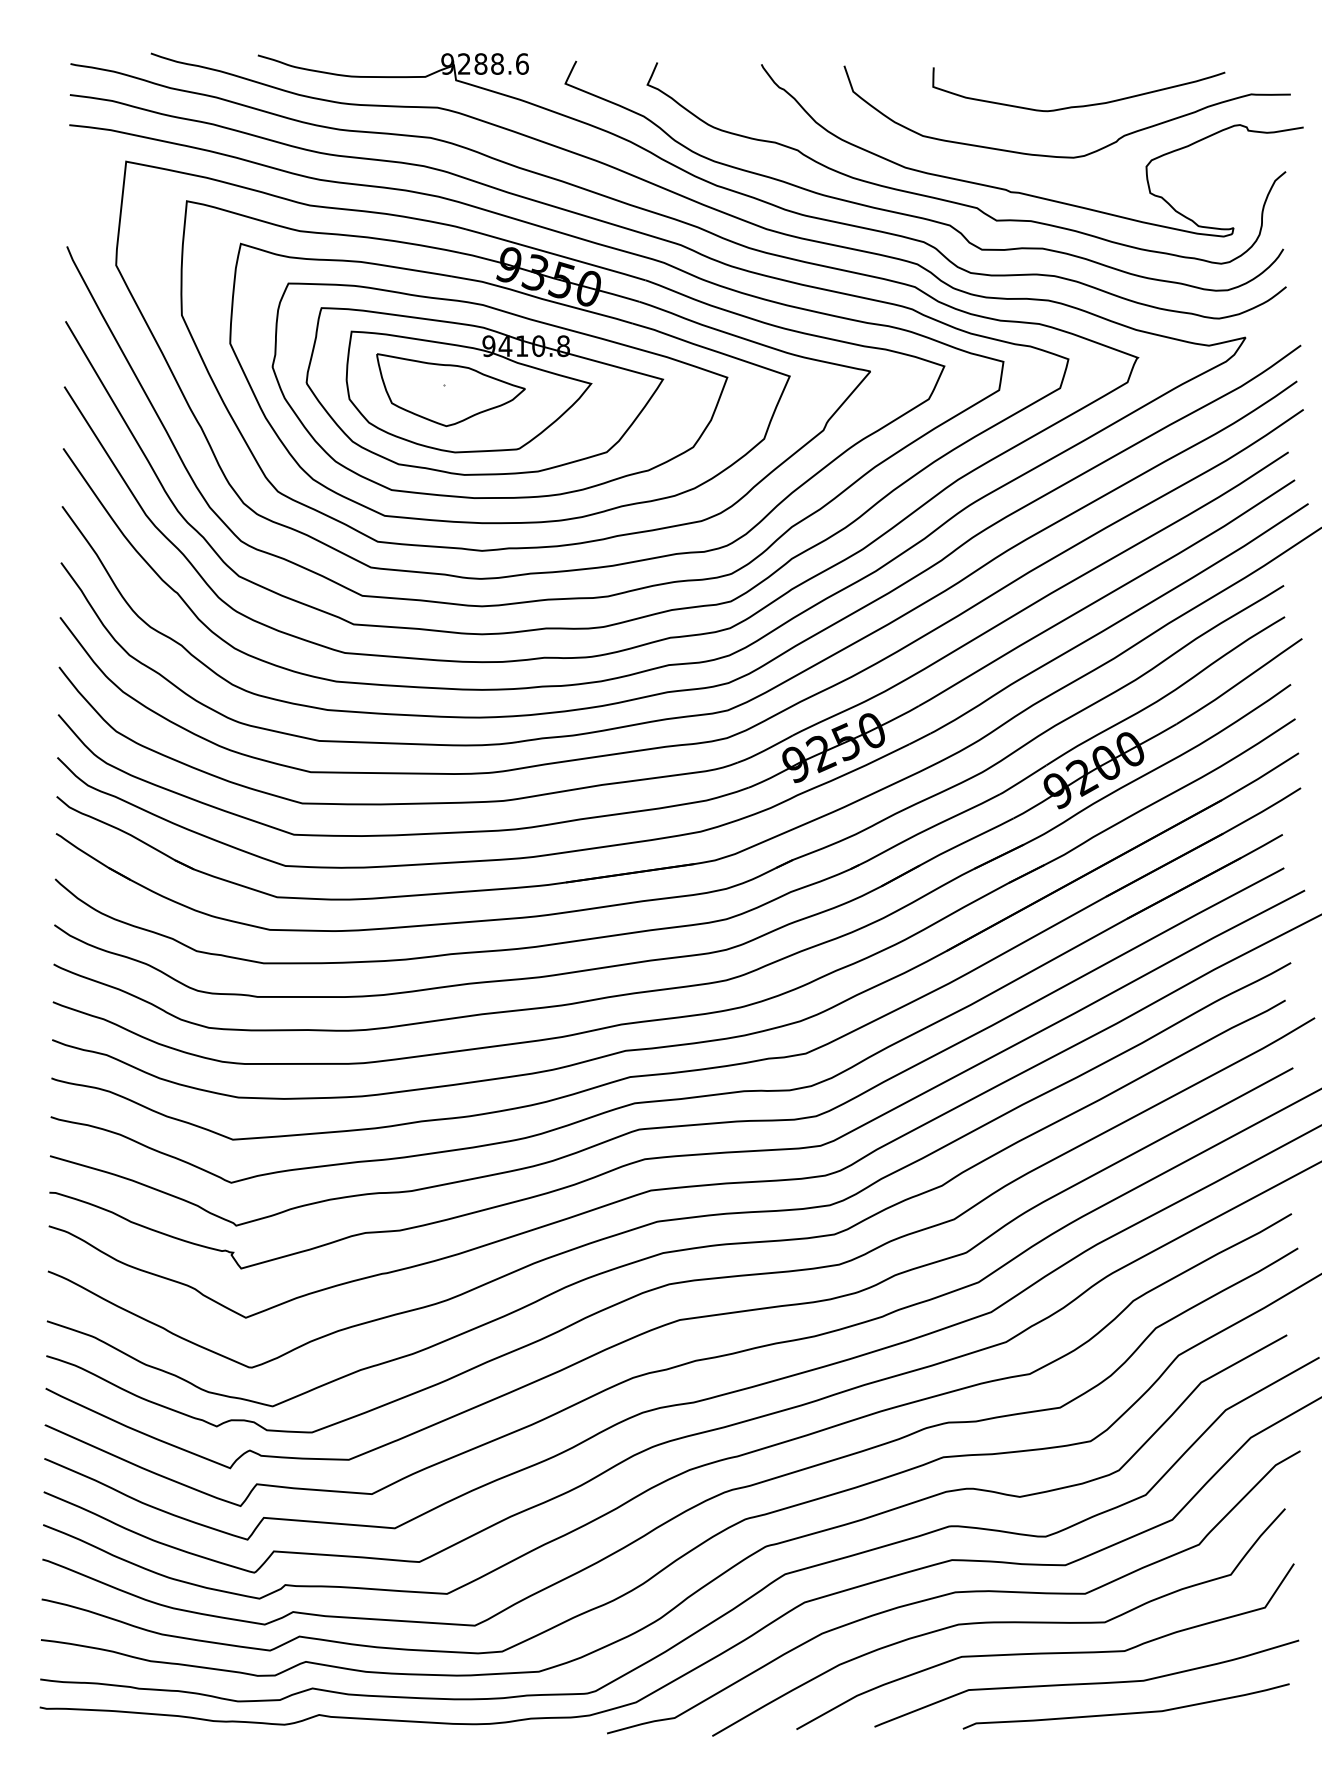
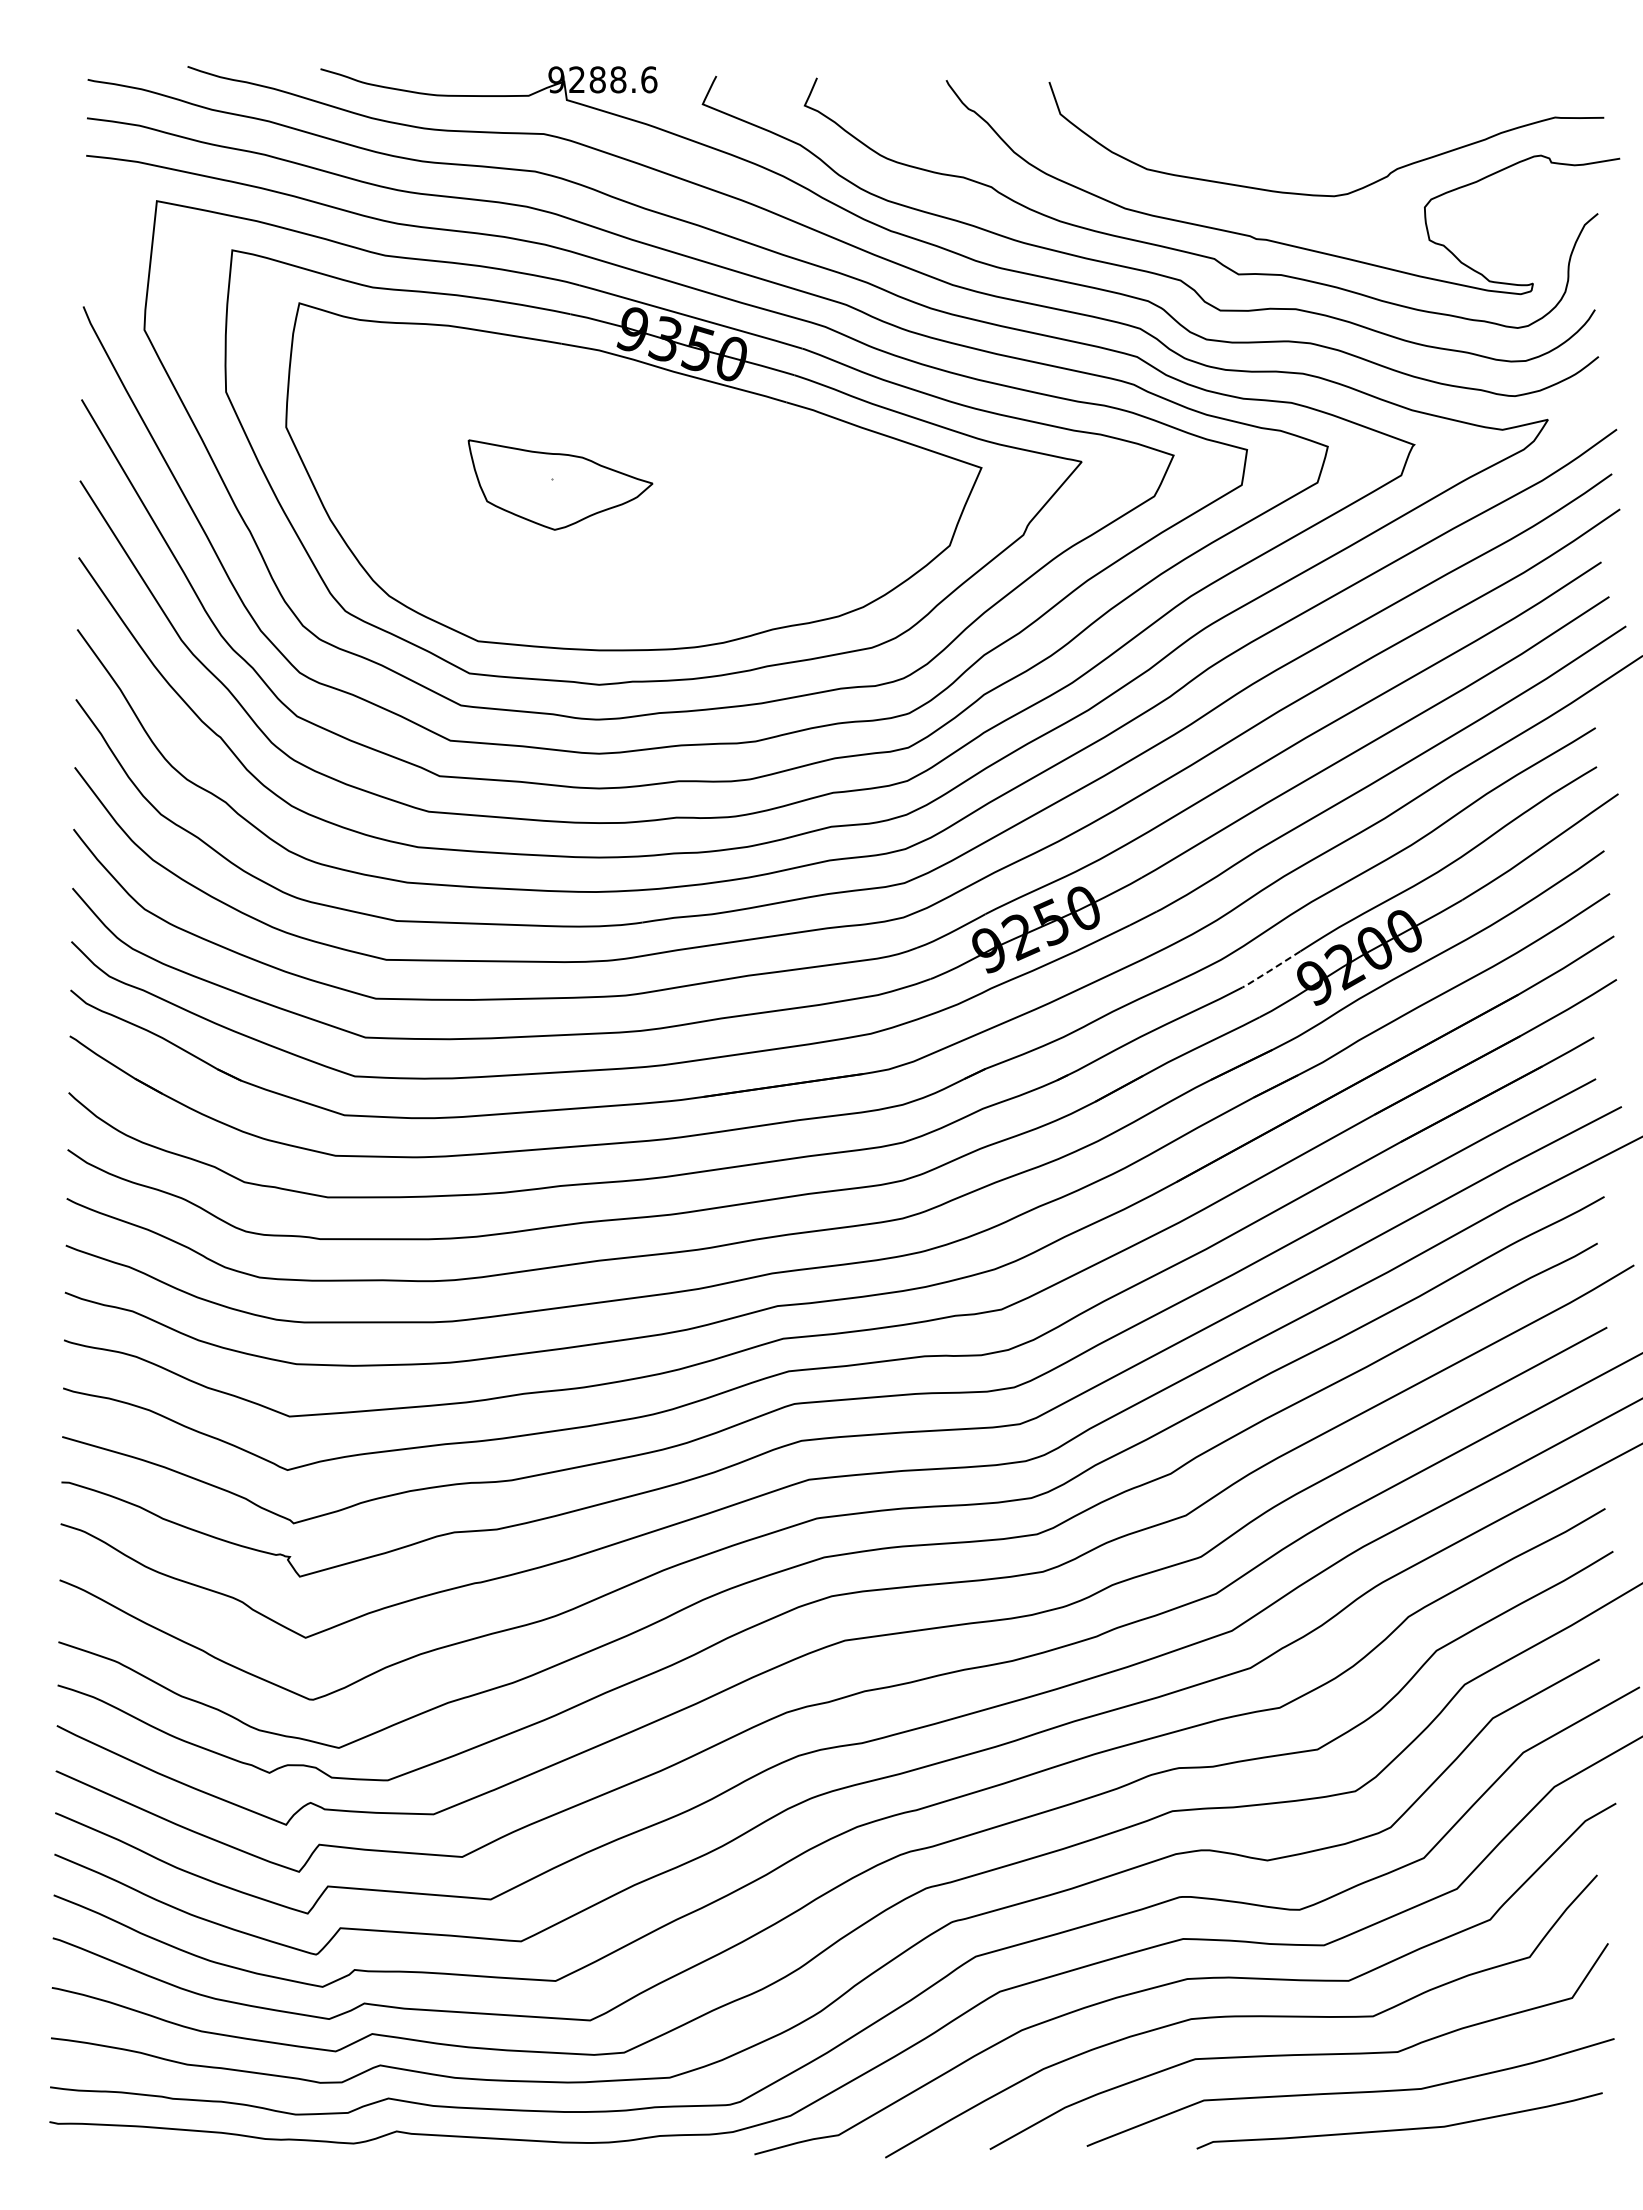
curve: (1079, 105) -> (1341, 131), removed
part: (500, 390) -> (621, 485), removed
line: (1022, 780) -> (1270, 970), solid -> dashed

